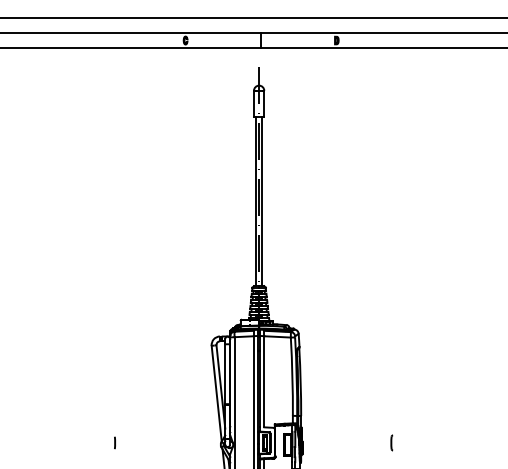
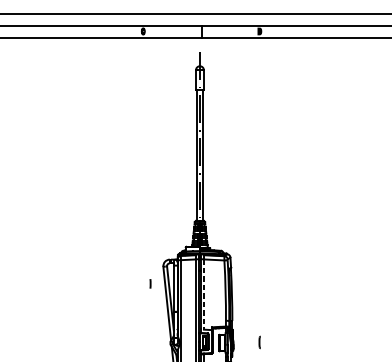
line: (264, 381) -> (204, 294), solid -> dashed
line: (114, 442) -> (150, 283), moved
line: (391, 442) -> (259, 342), moved

